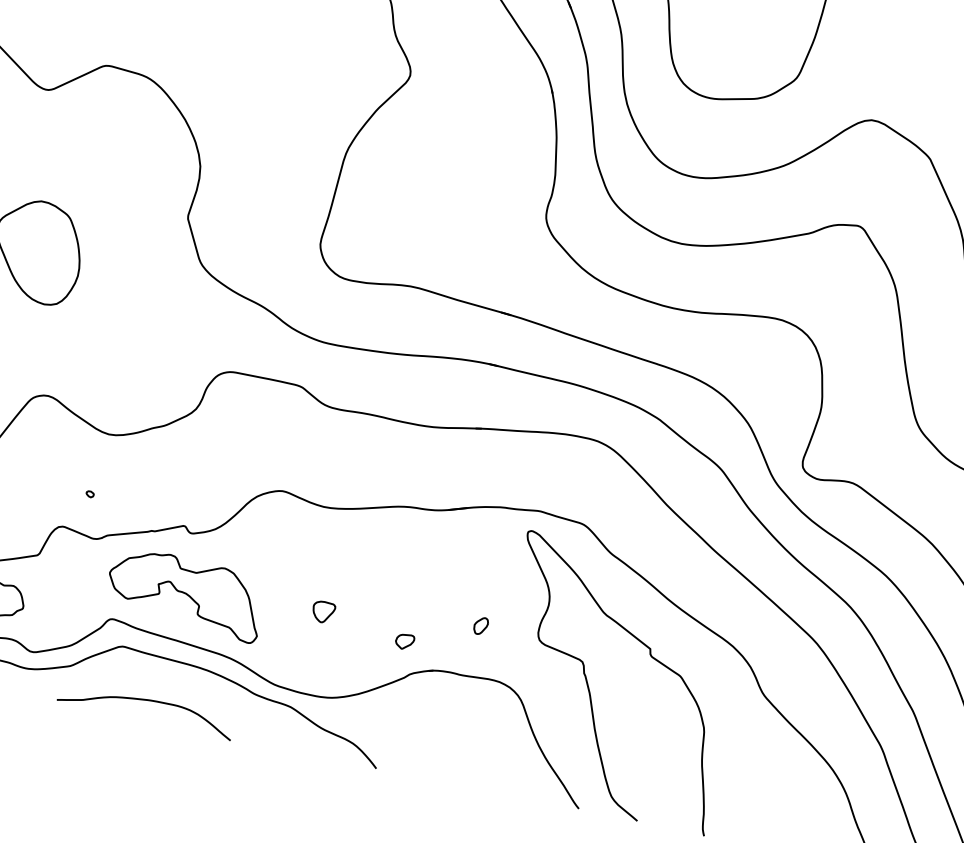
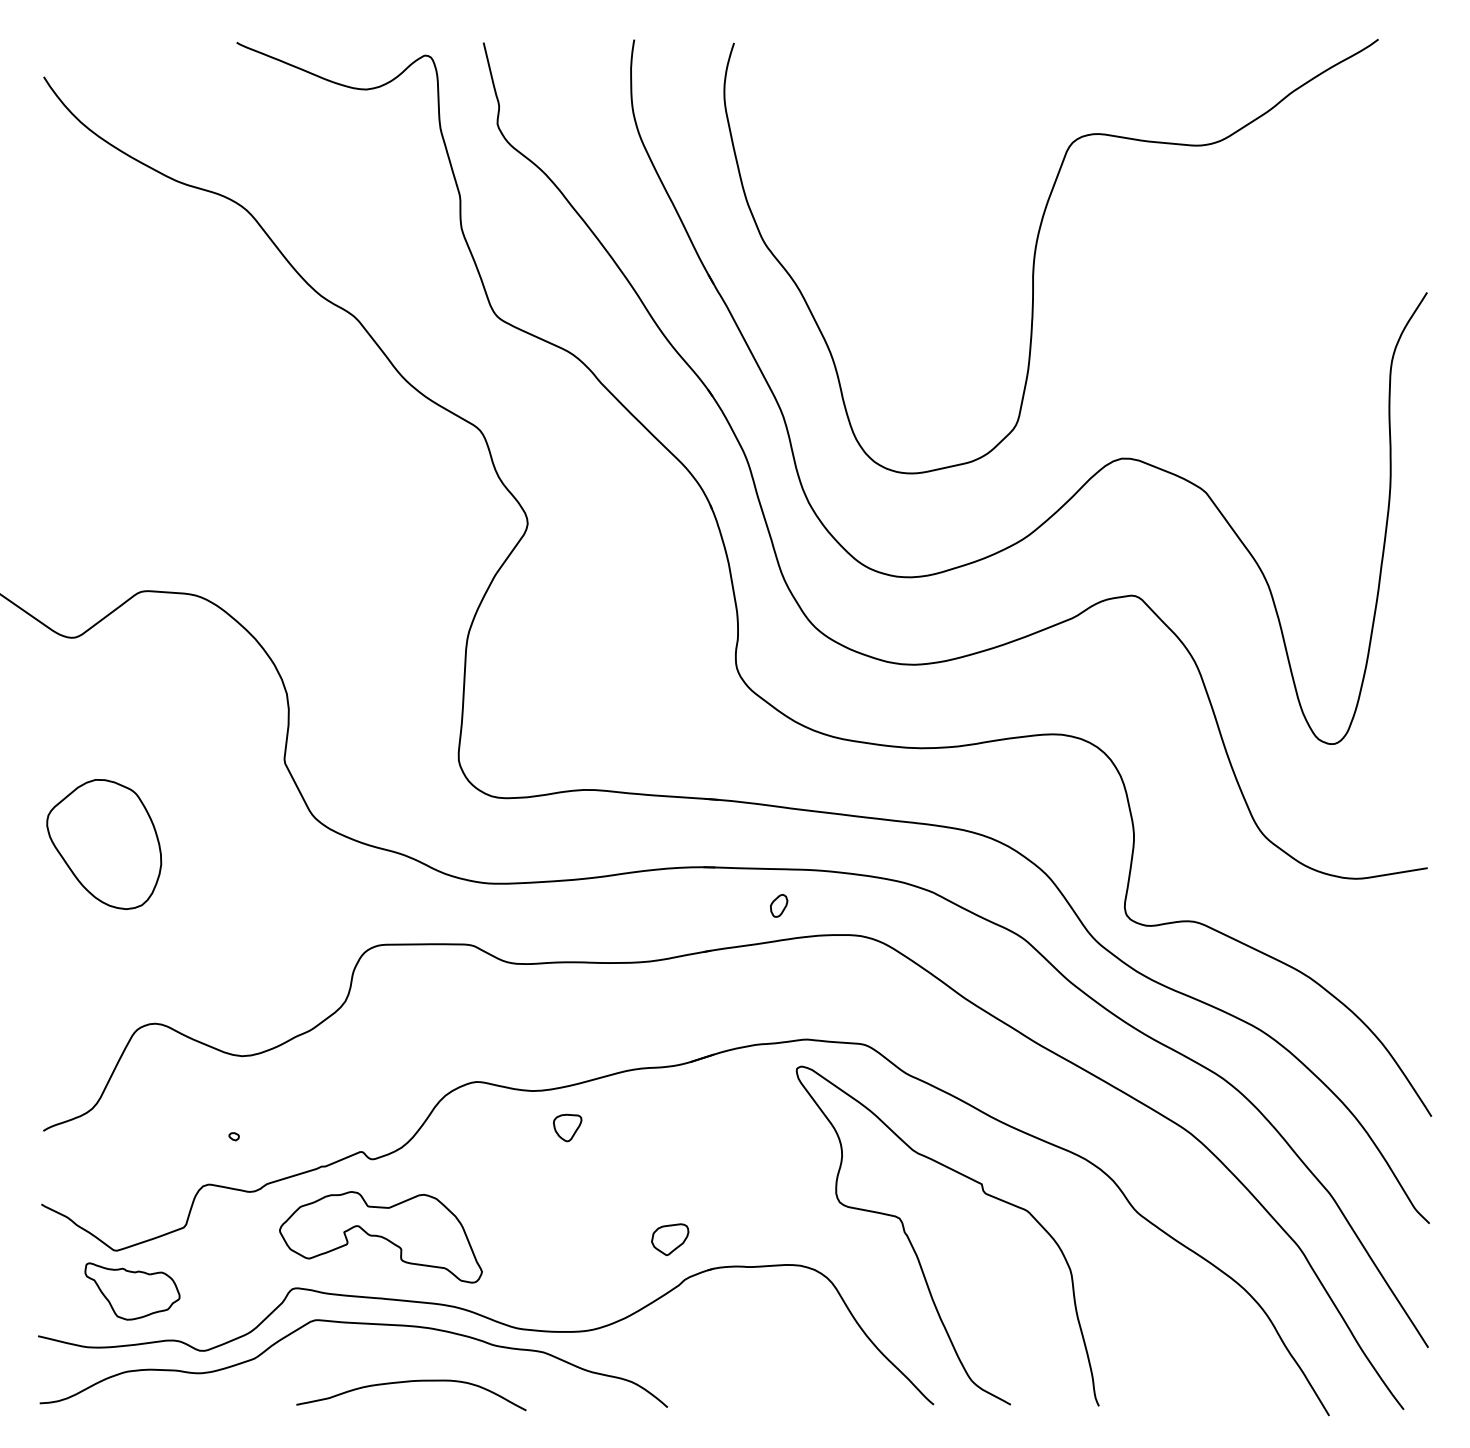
part: (323, 611) -> (567, 1127), moved
part: (480, 625) -> (778, 905), moved
part: (404, 641) -> (669, 1239), size x1.6
curve: (147, 701) -> (411, 1382), moved

